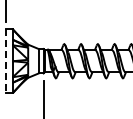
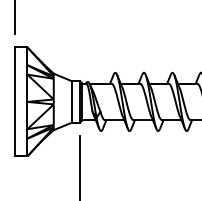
line: (5, 61) -> (15, 102), dashed -> solid

